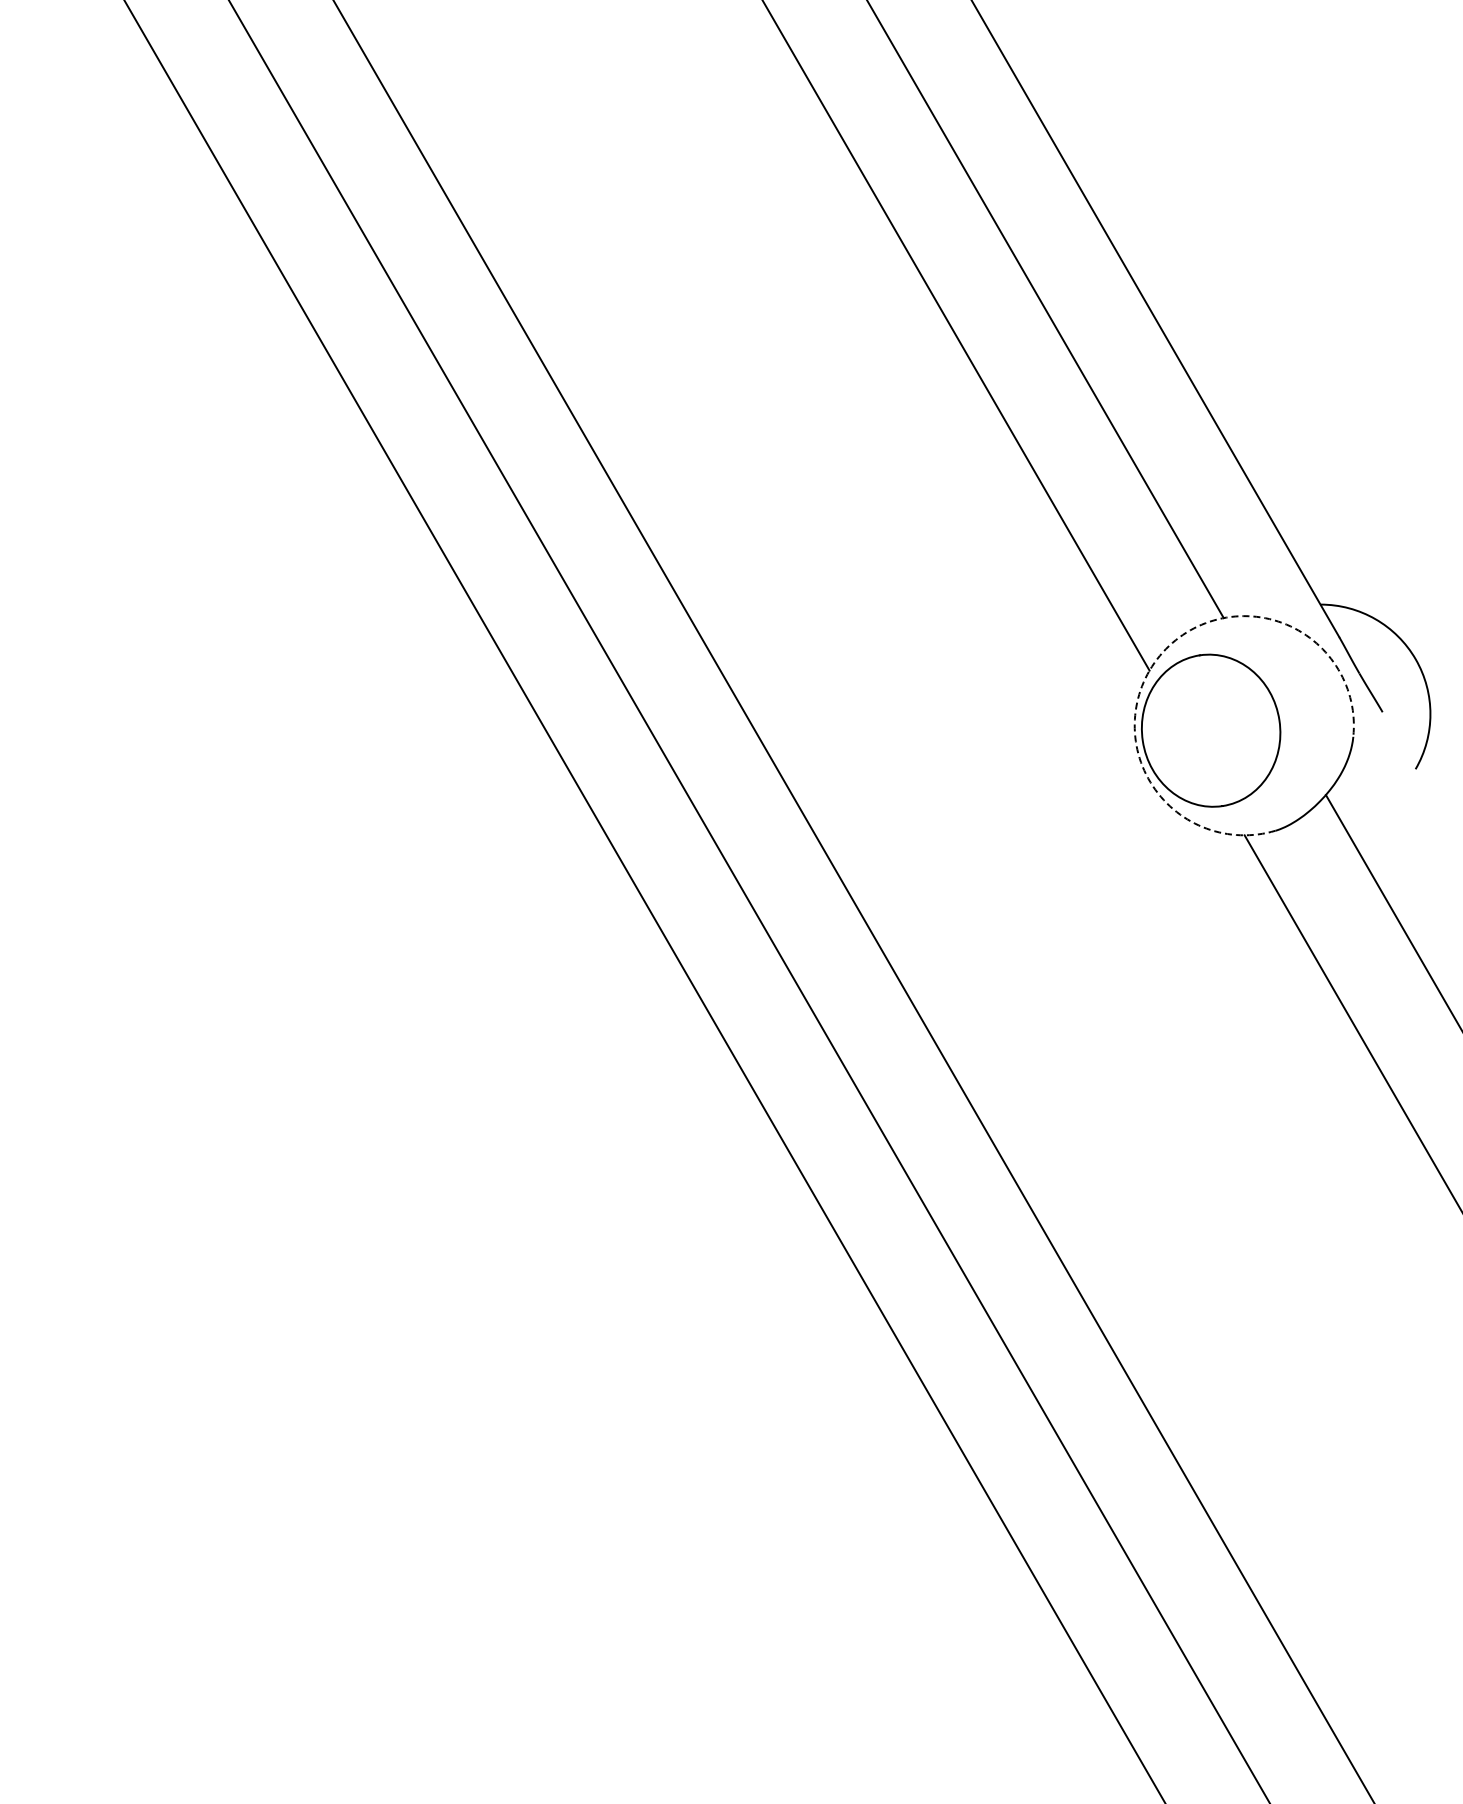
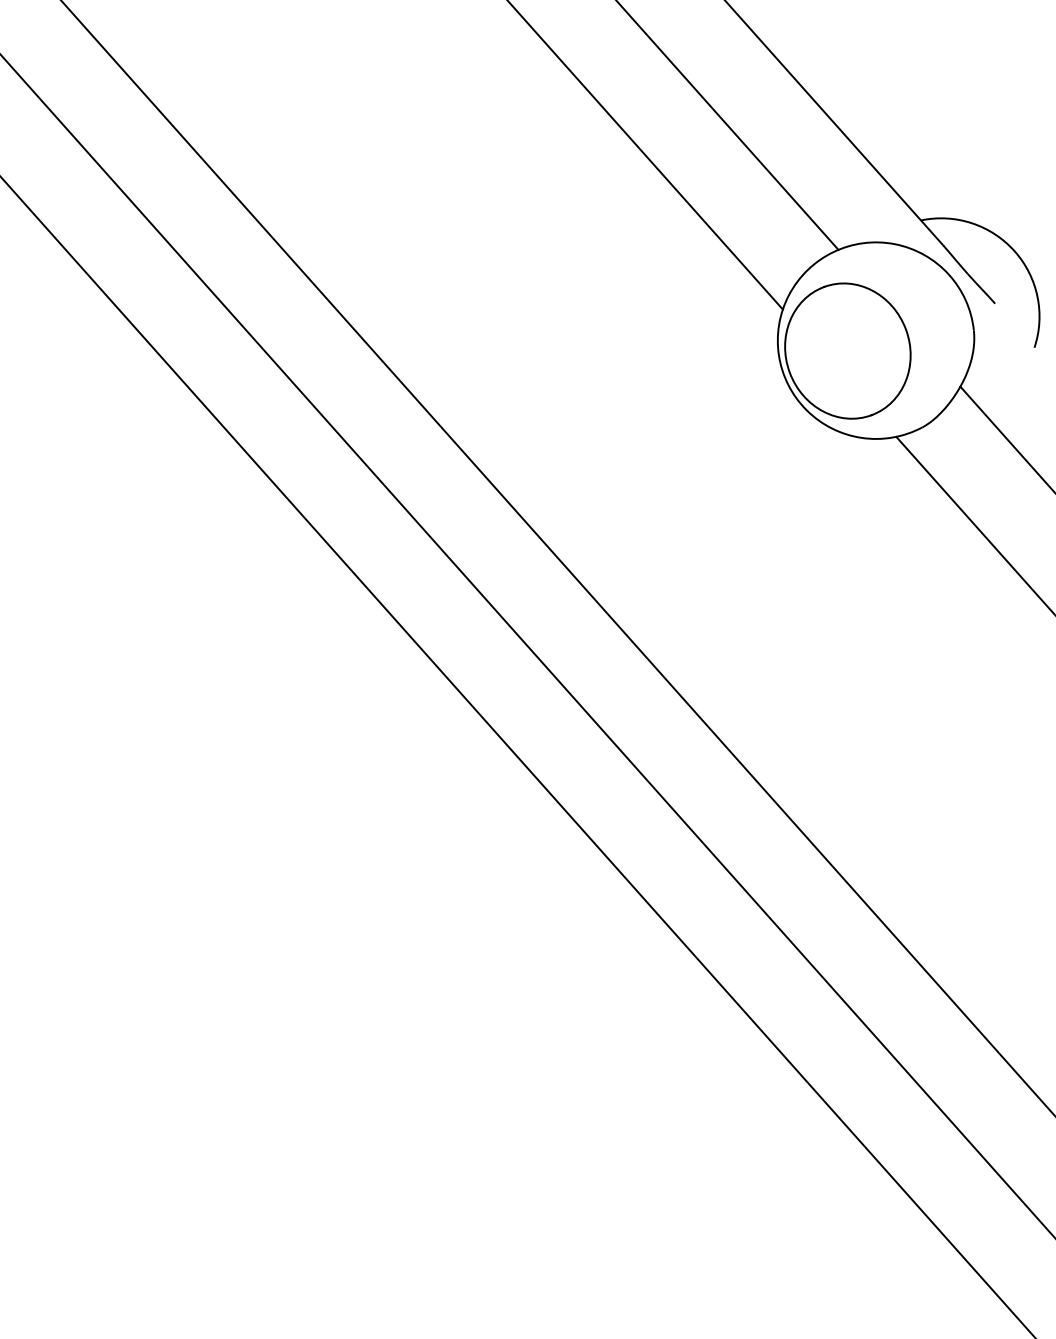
arc: (1159, 655) -> (788, 294), dashed -> solid

